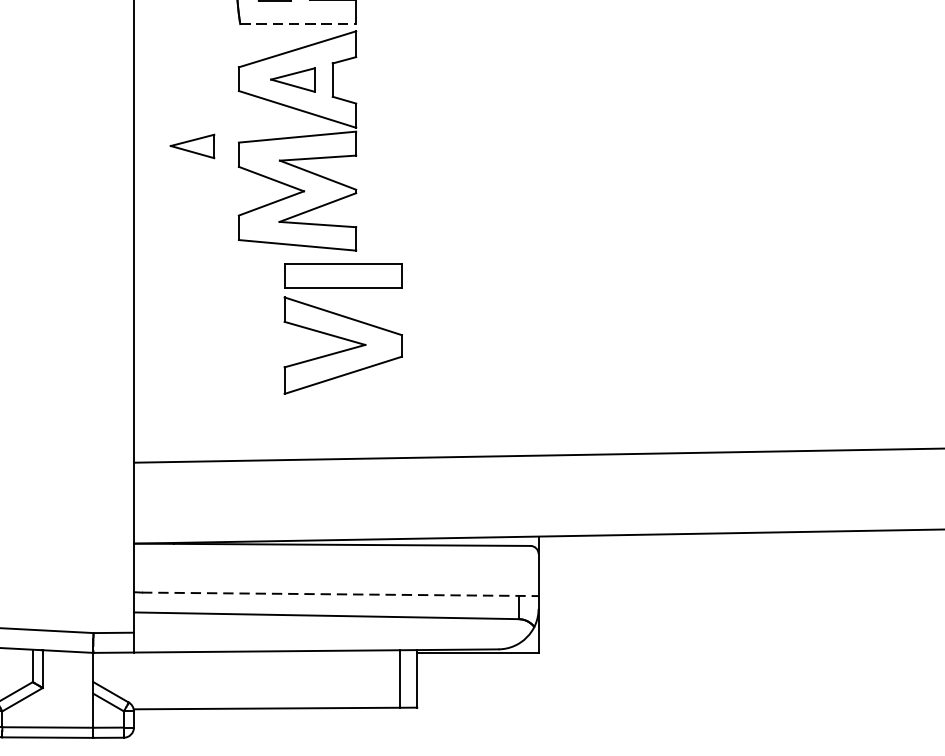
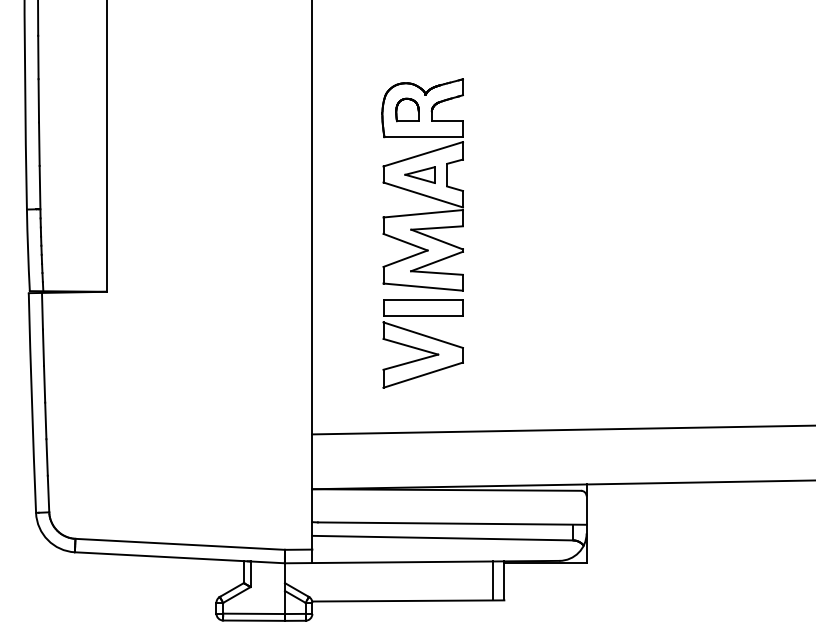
line: (299, 24) -> (424, 137), dashed -> solid
part: (191, 145) -> (351, 219), removed
part: (342, 328) -> (422, 343), moved
line: (340, 594) -> (452, 523), dashed -> solid

